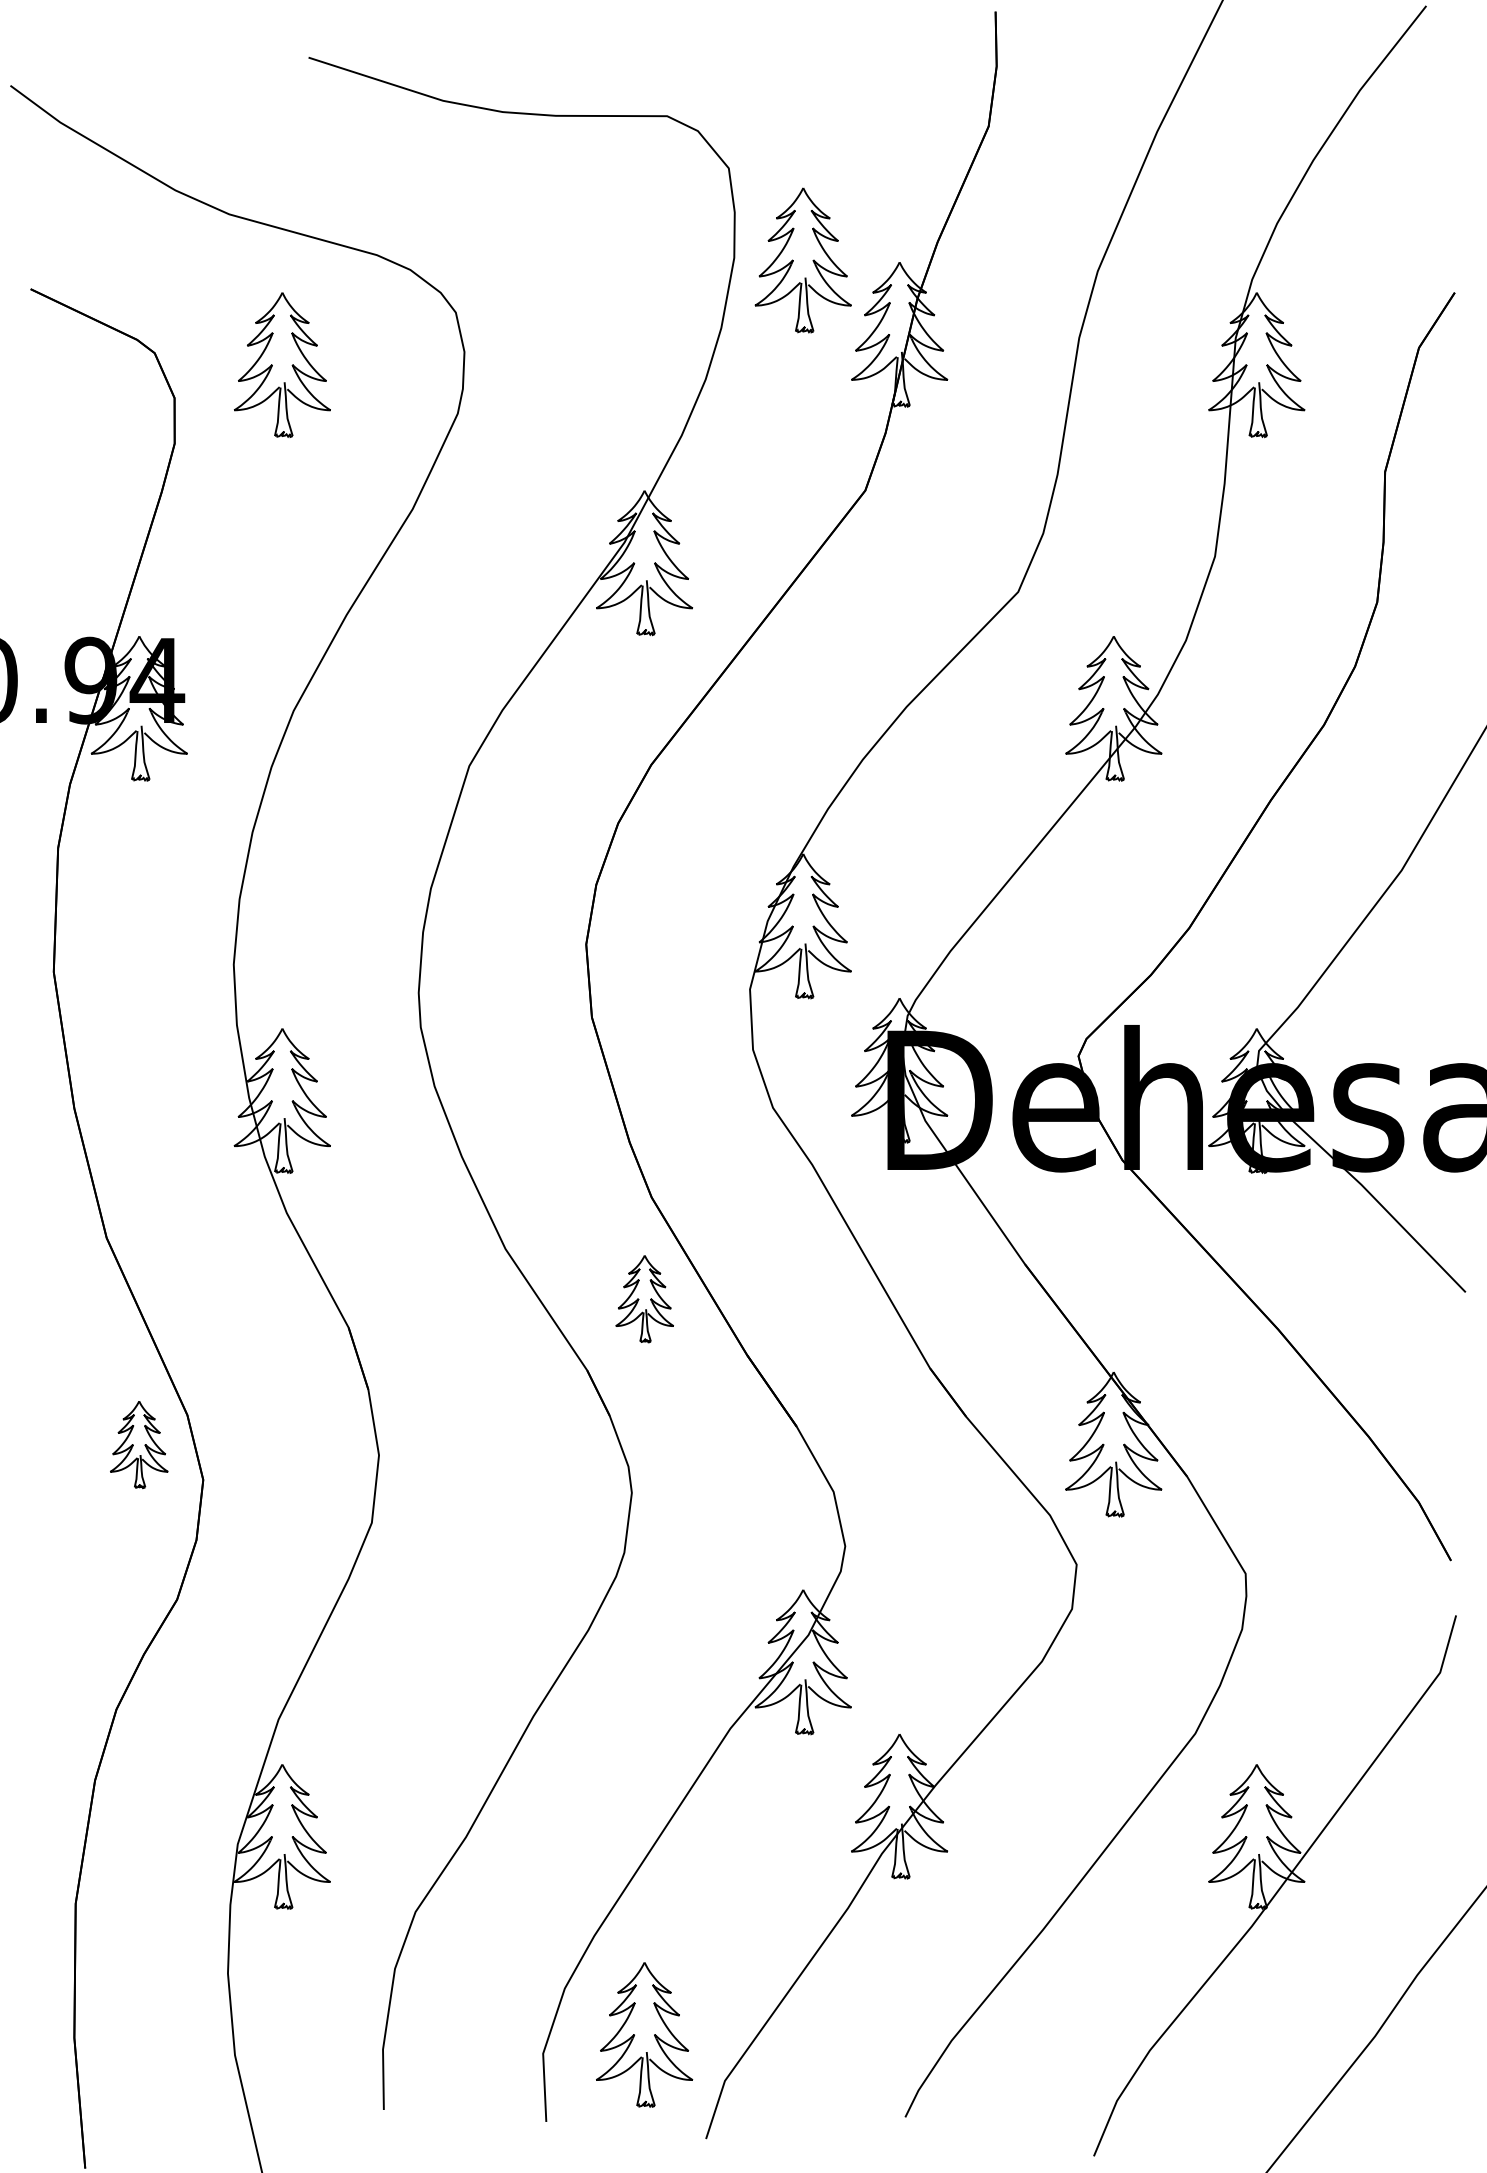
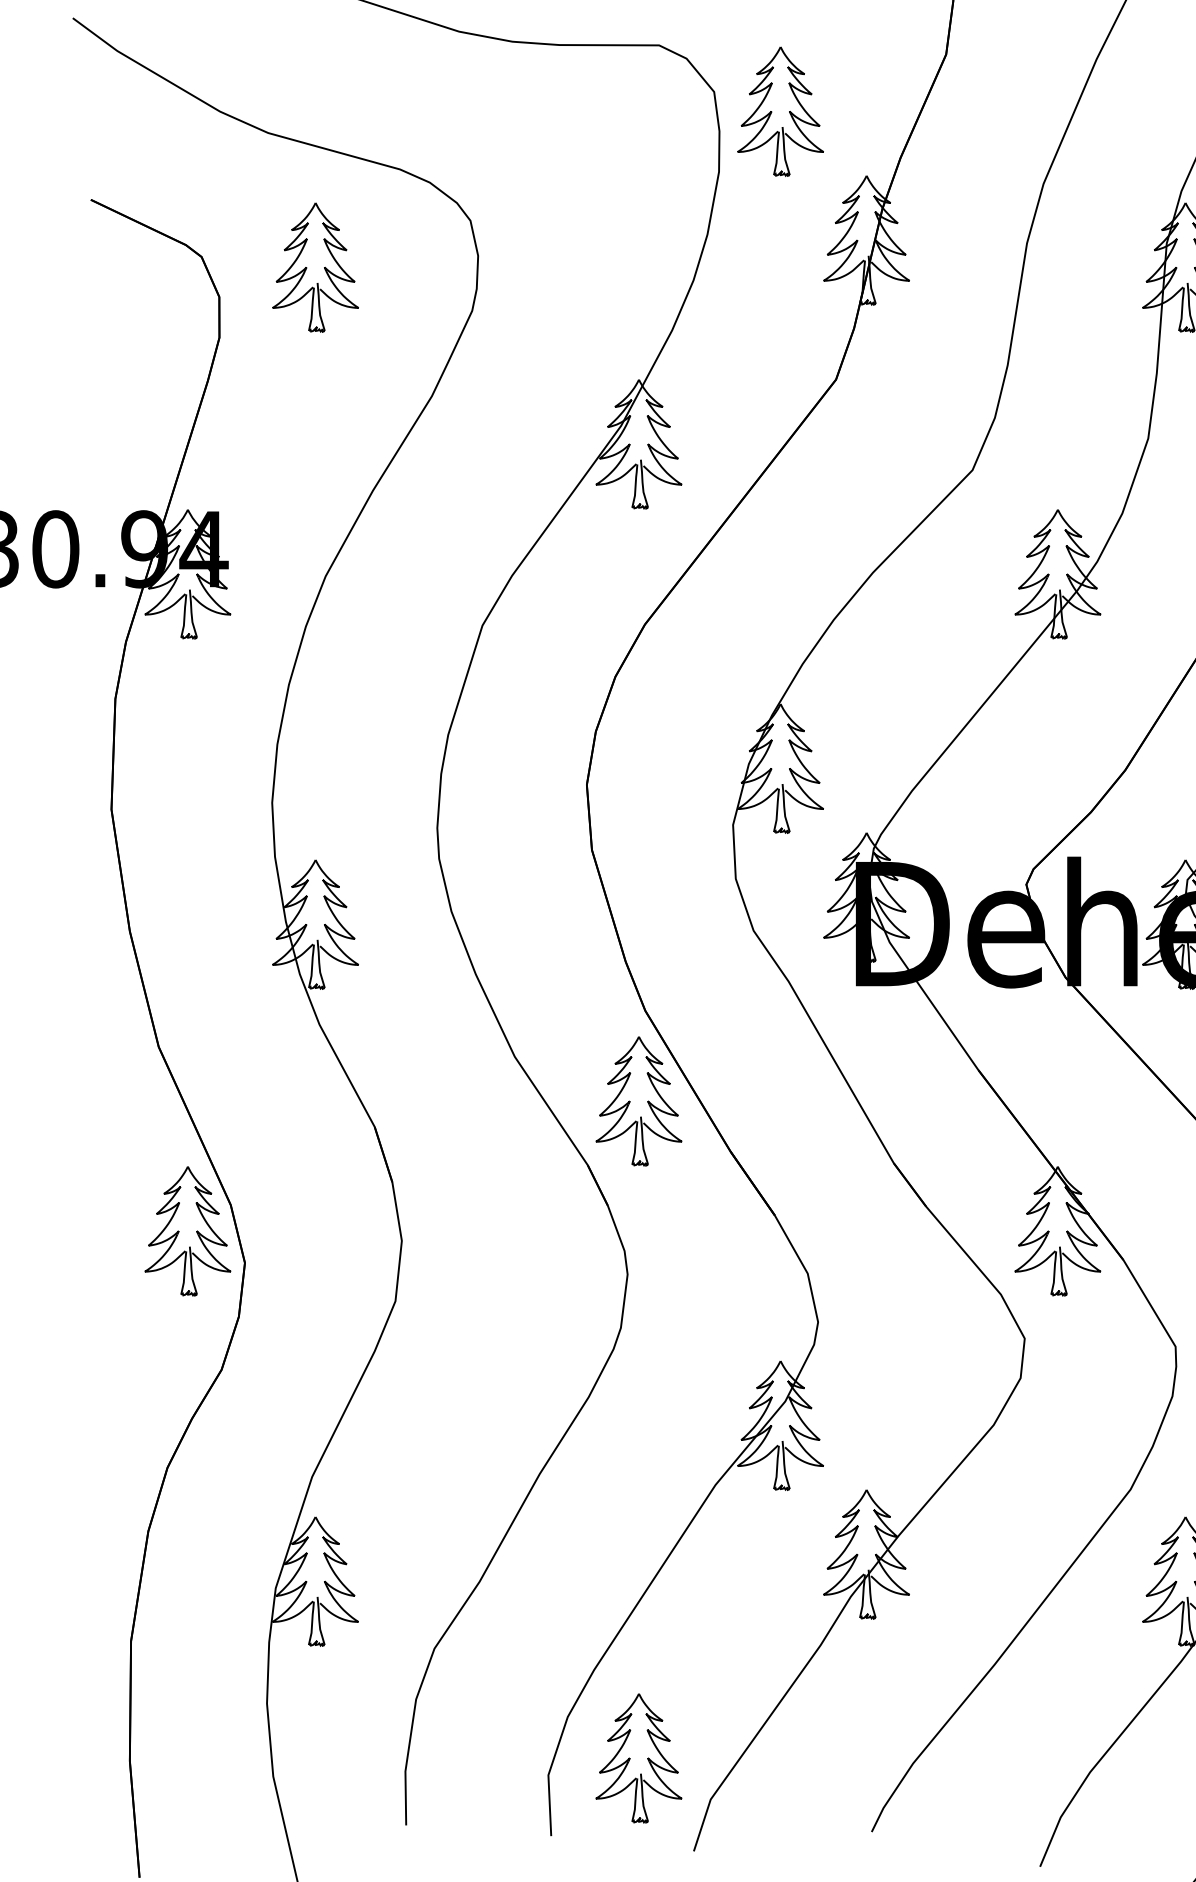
part: (802, 260) -> (779, 111), moved
part: (644, 1298) -> (638, 1100), size x1.67
part: (138, 1444) -> (187, 1231), size x1.67

